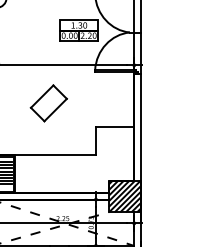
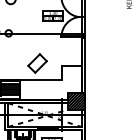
part: (48, 103) -> (37, 63), moved

